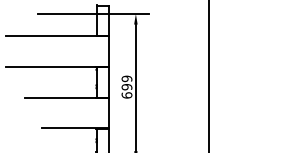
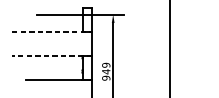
line: (57, 36) -> (52, 32), solid -> dashed
line: (57, 66) -> (52, 55), solid -> dashed
text: (126, 90) -> (105, 74), 699 -> 949

